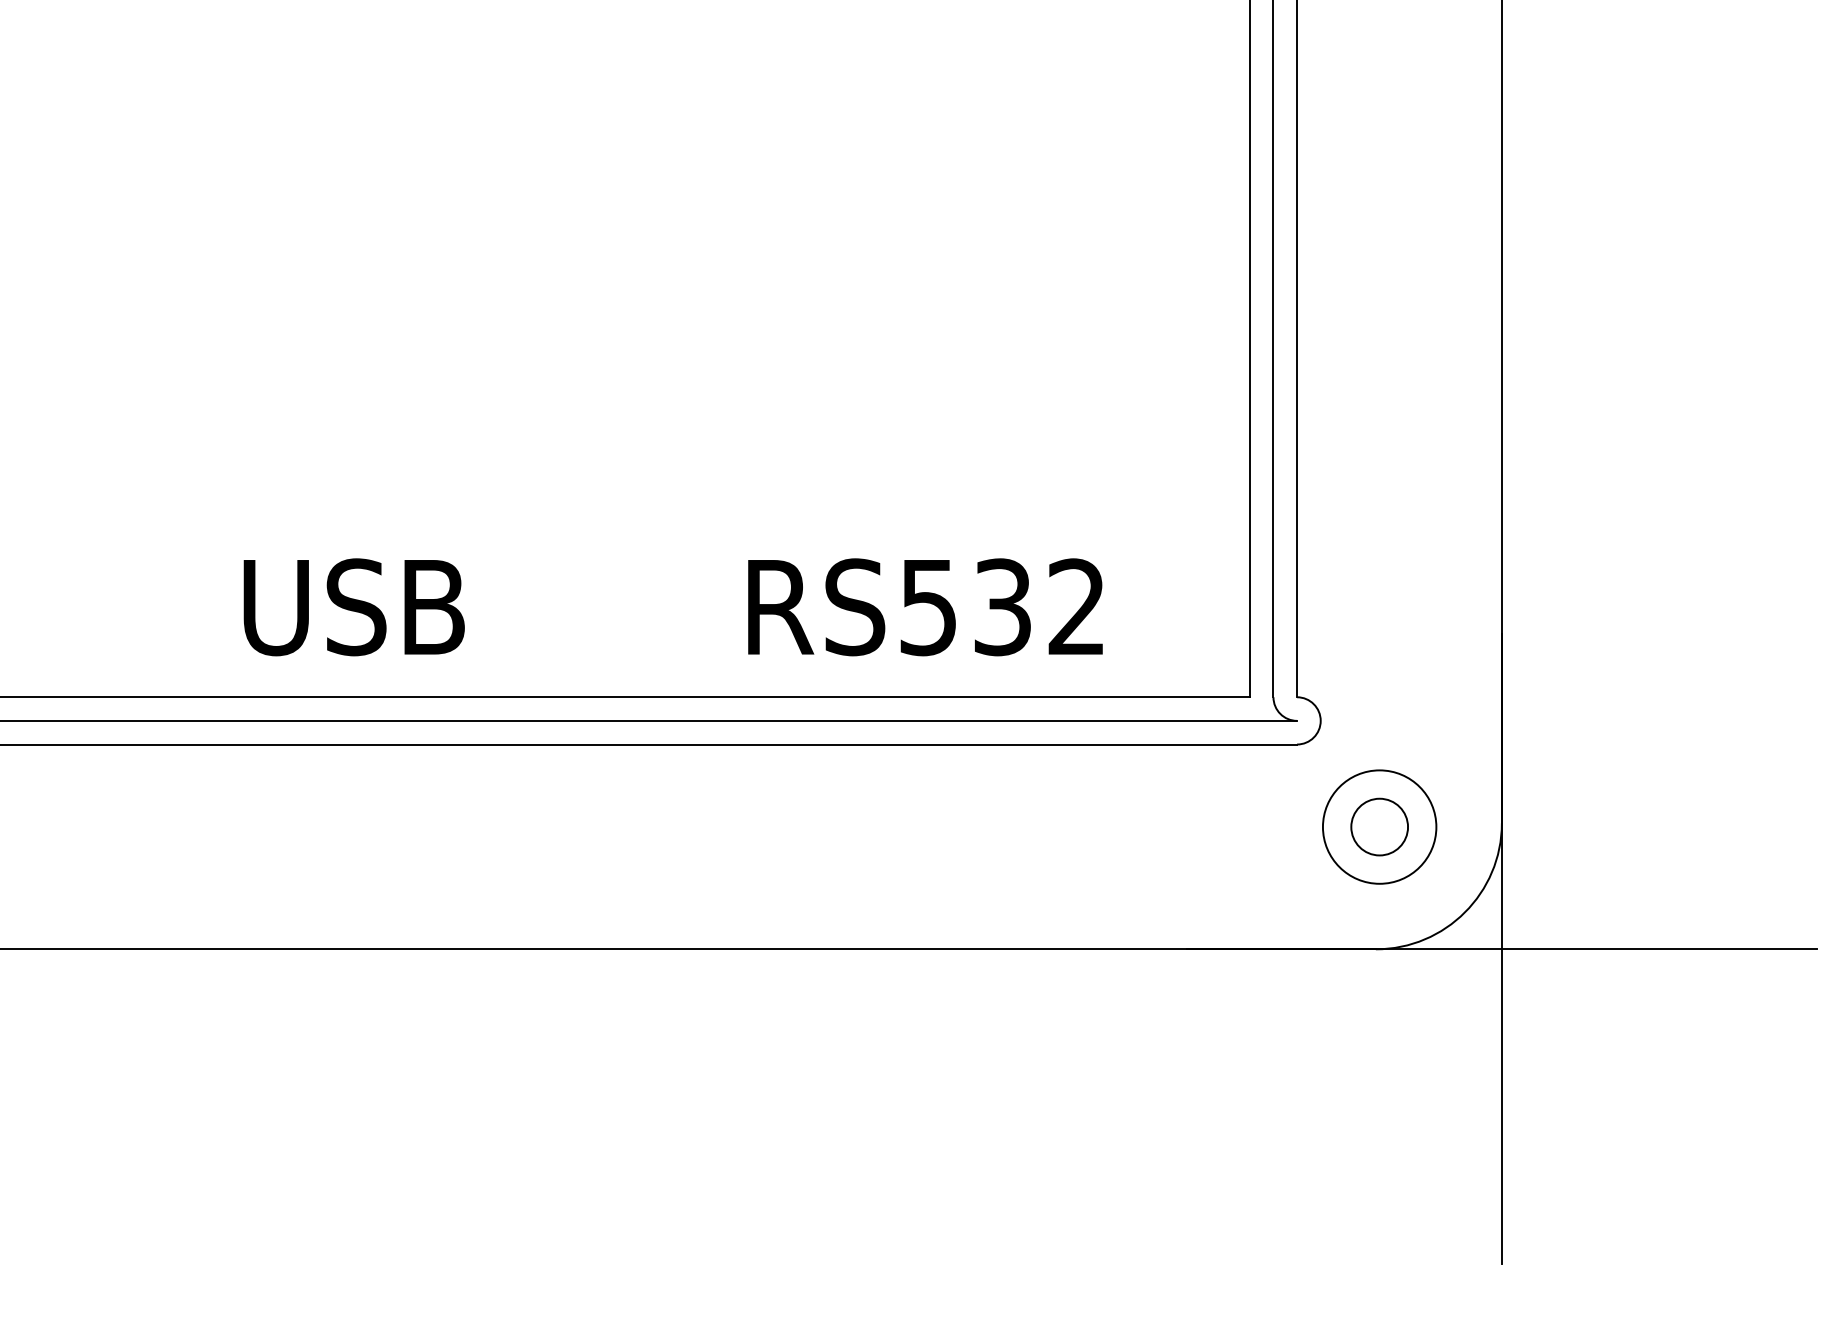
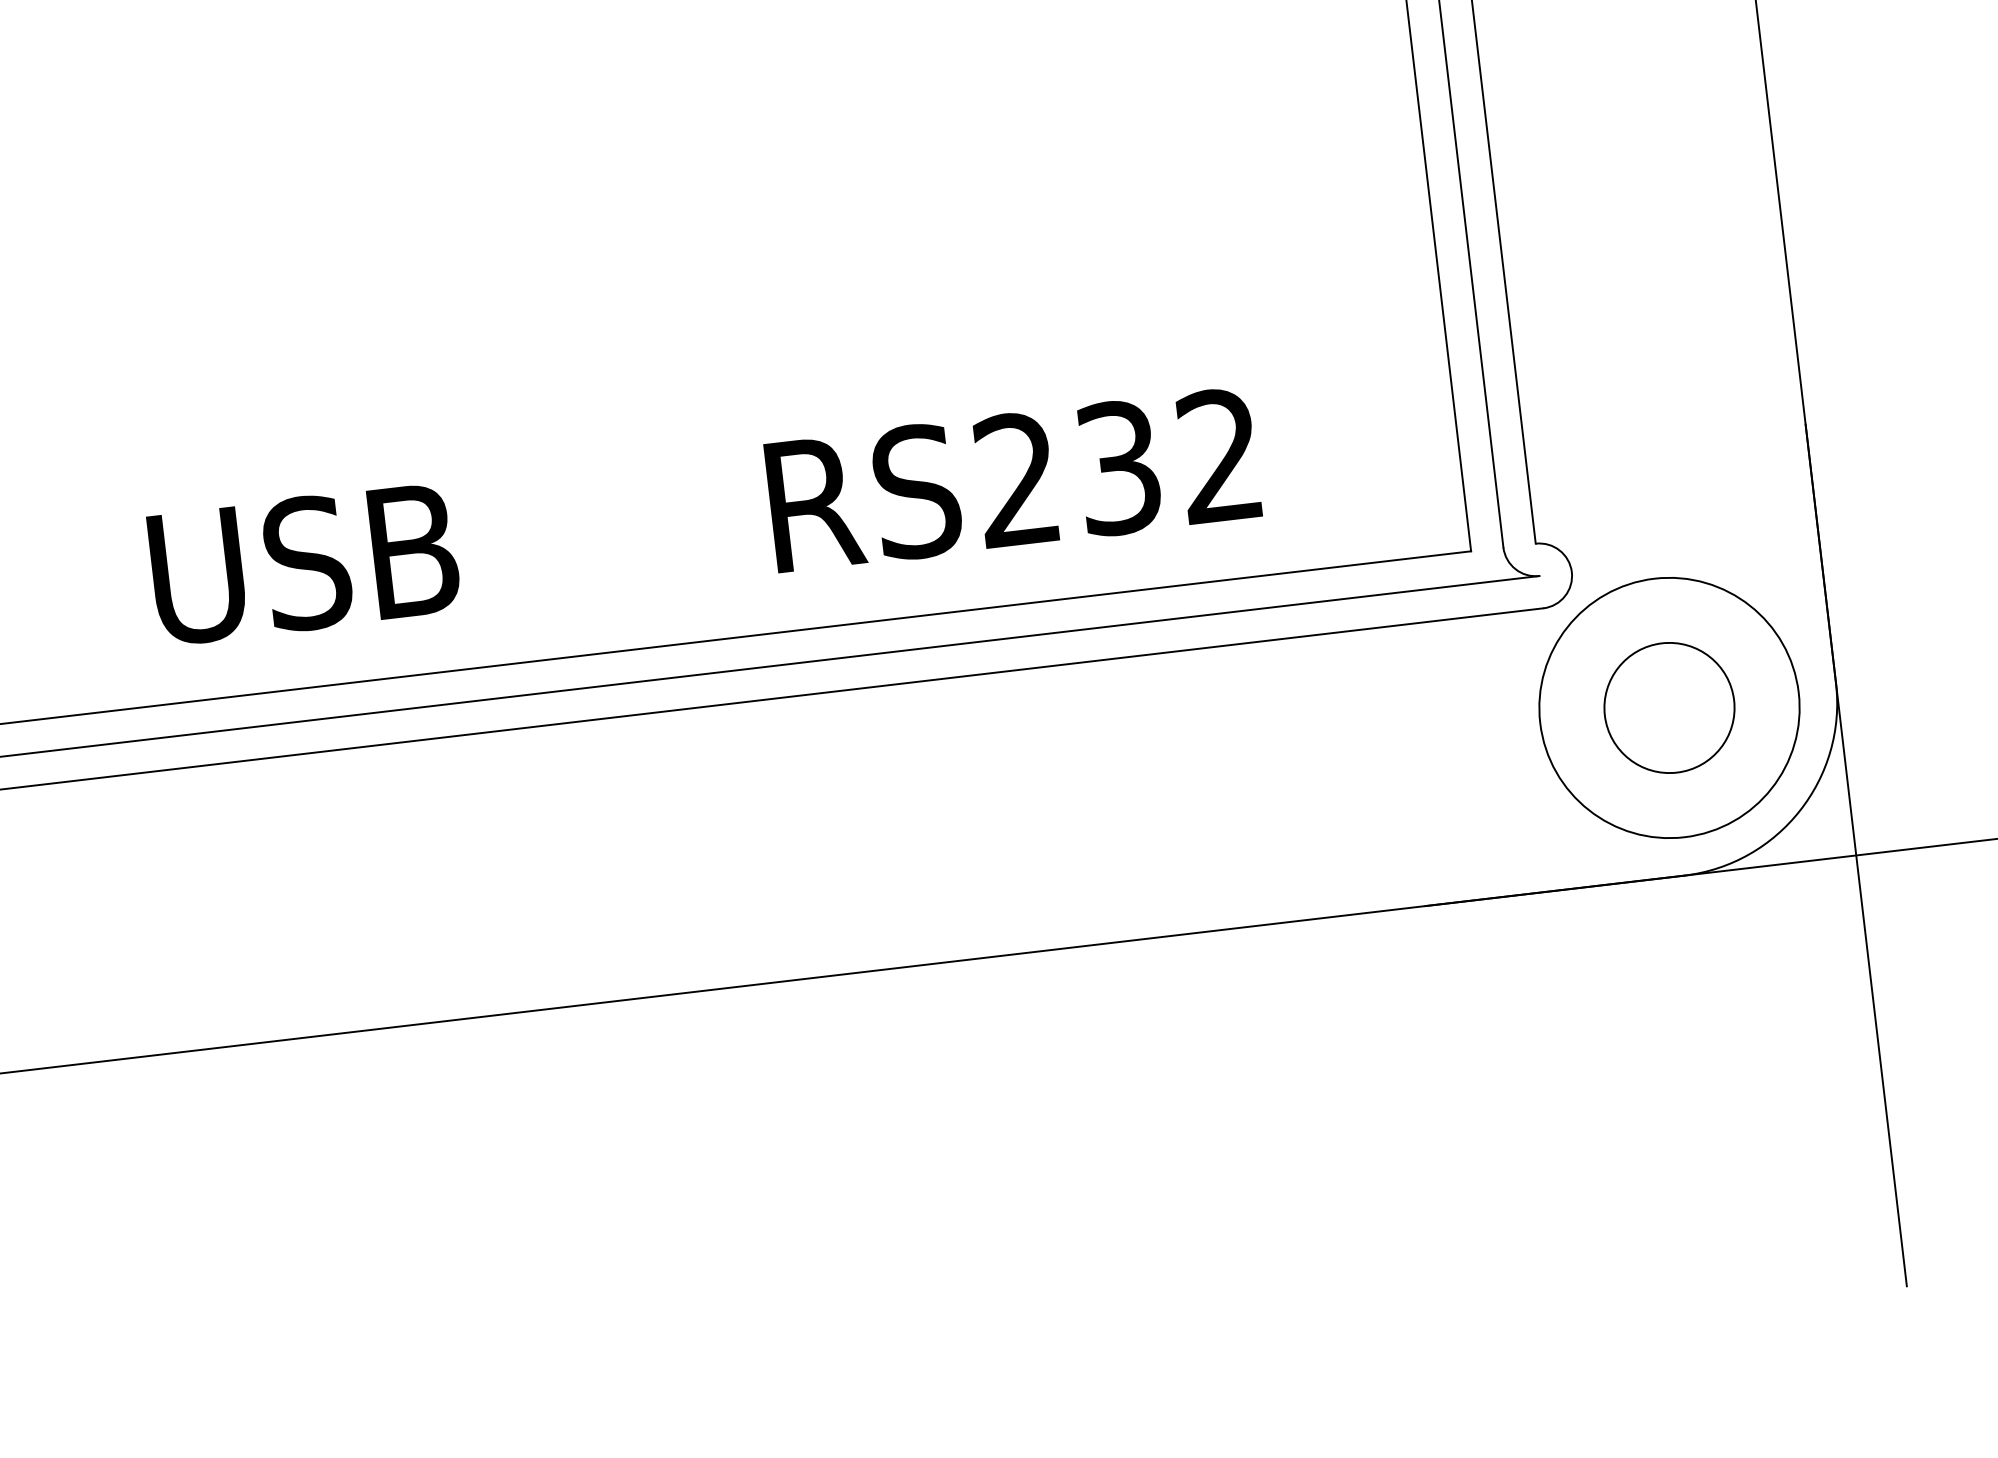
text: (353, 607) -> (303, 564), moved
text: (927, 607) -> (1015, 480), RS532 -> RS232
circle: (1379, 826) -> (1669, 707), size x1.67
circle: (1379, 826) -> (1669, 707), size x1.67

